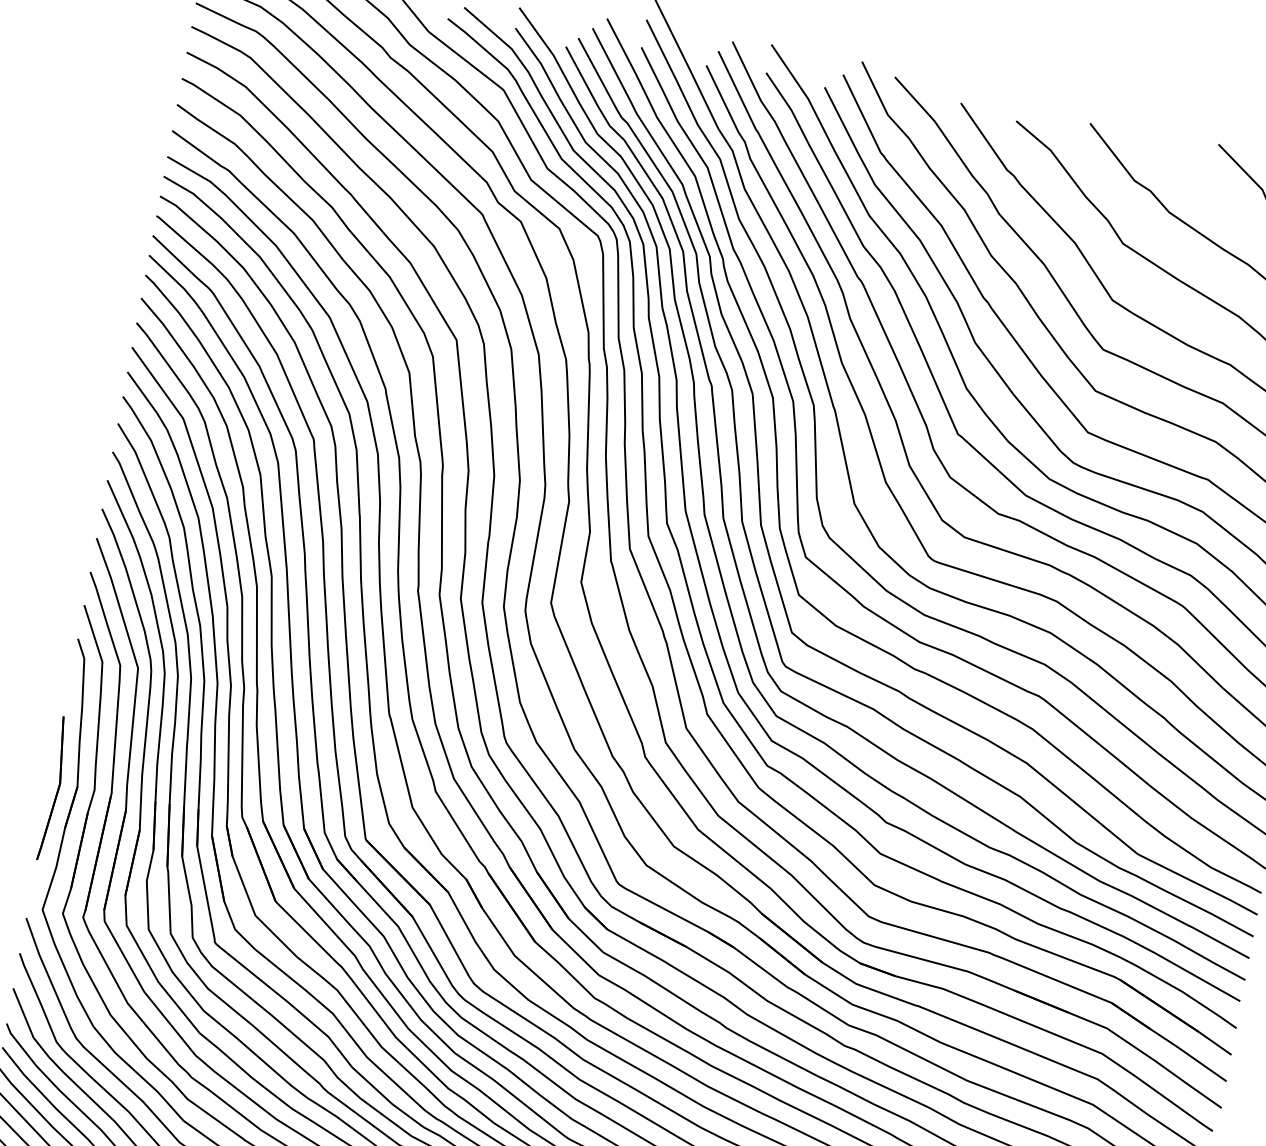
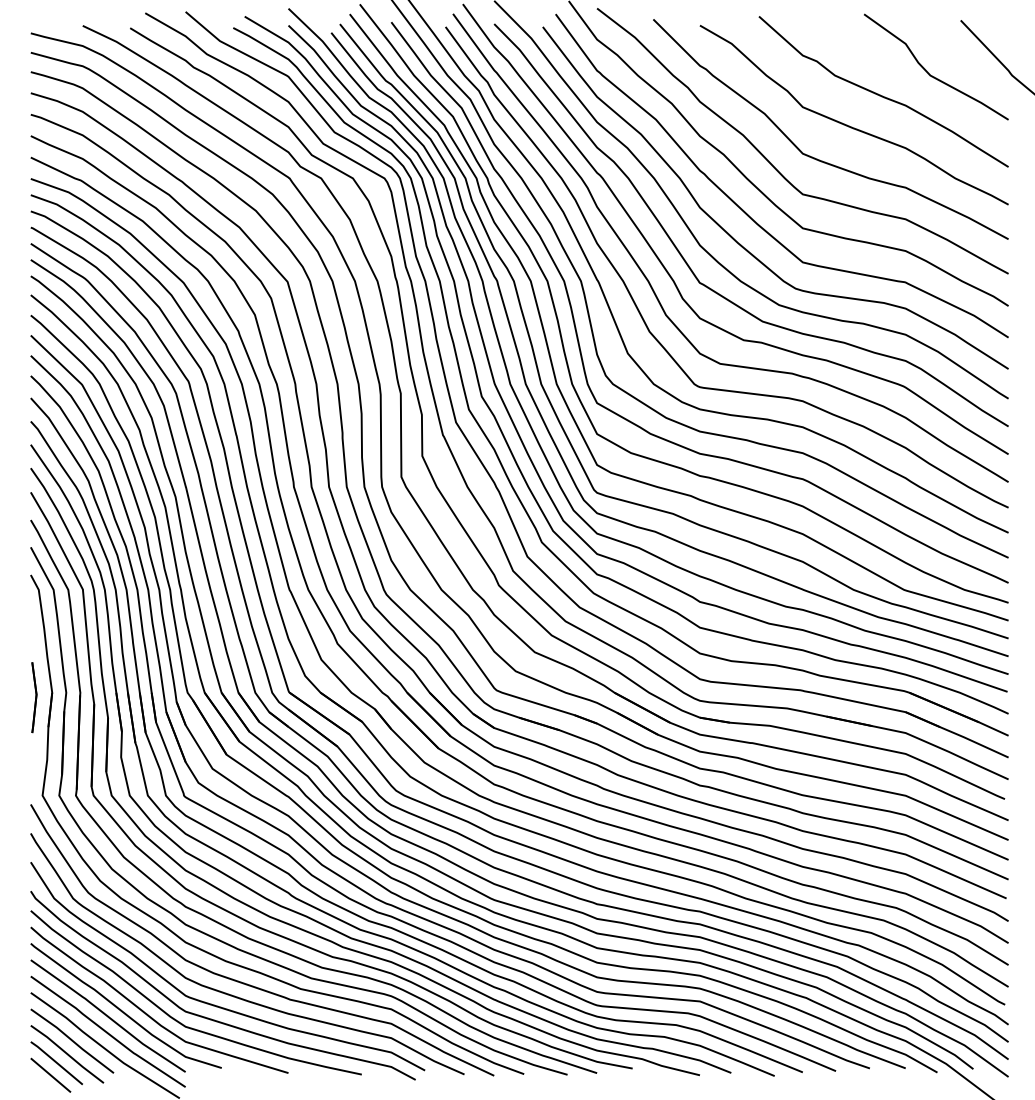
part: (54, 788) -> (34, 697), size x0.6

